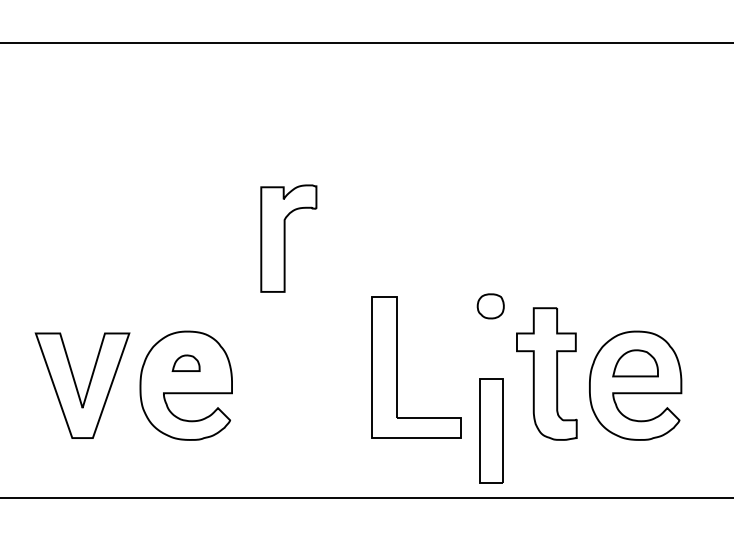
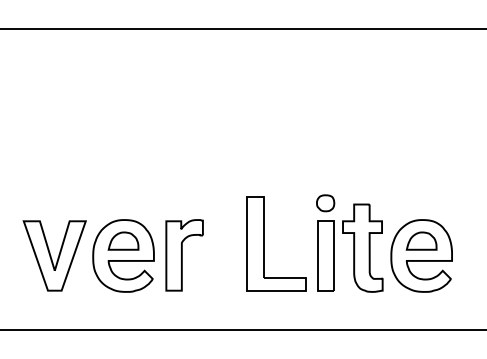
part: (288, 238) -> (184, 255), moved
part: (186, 362) -> (123, 240), size x1.67
part: (490, 430) -> (325, 255), moved

